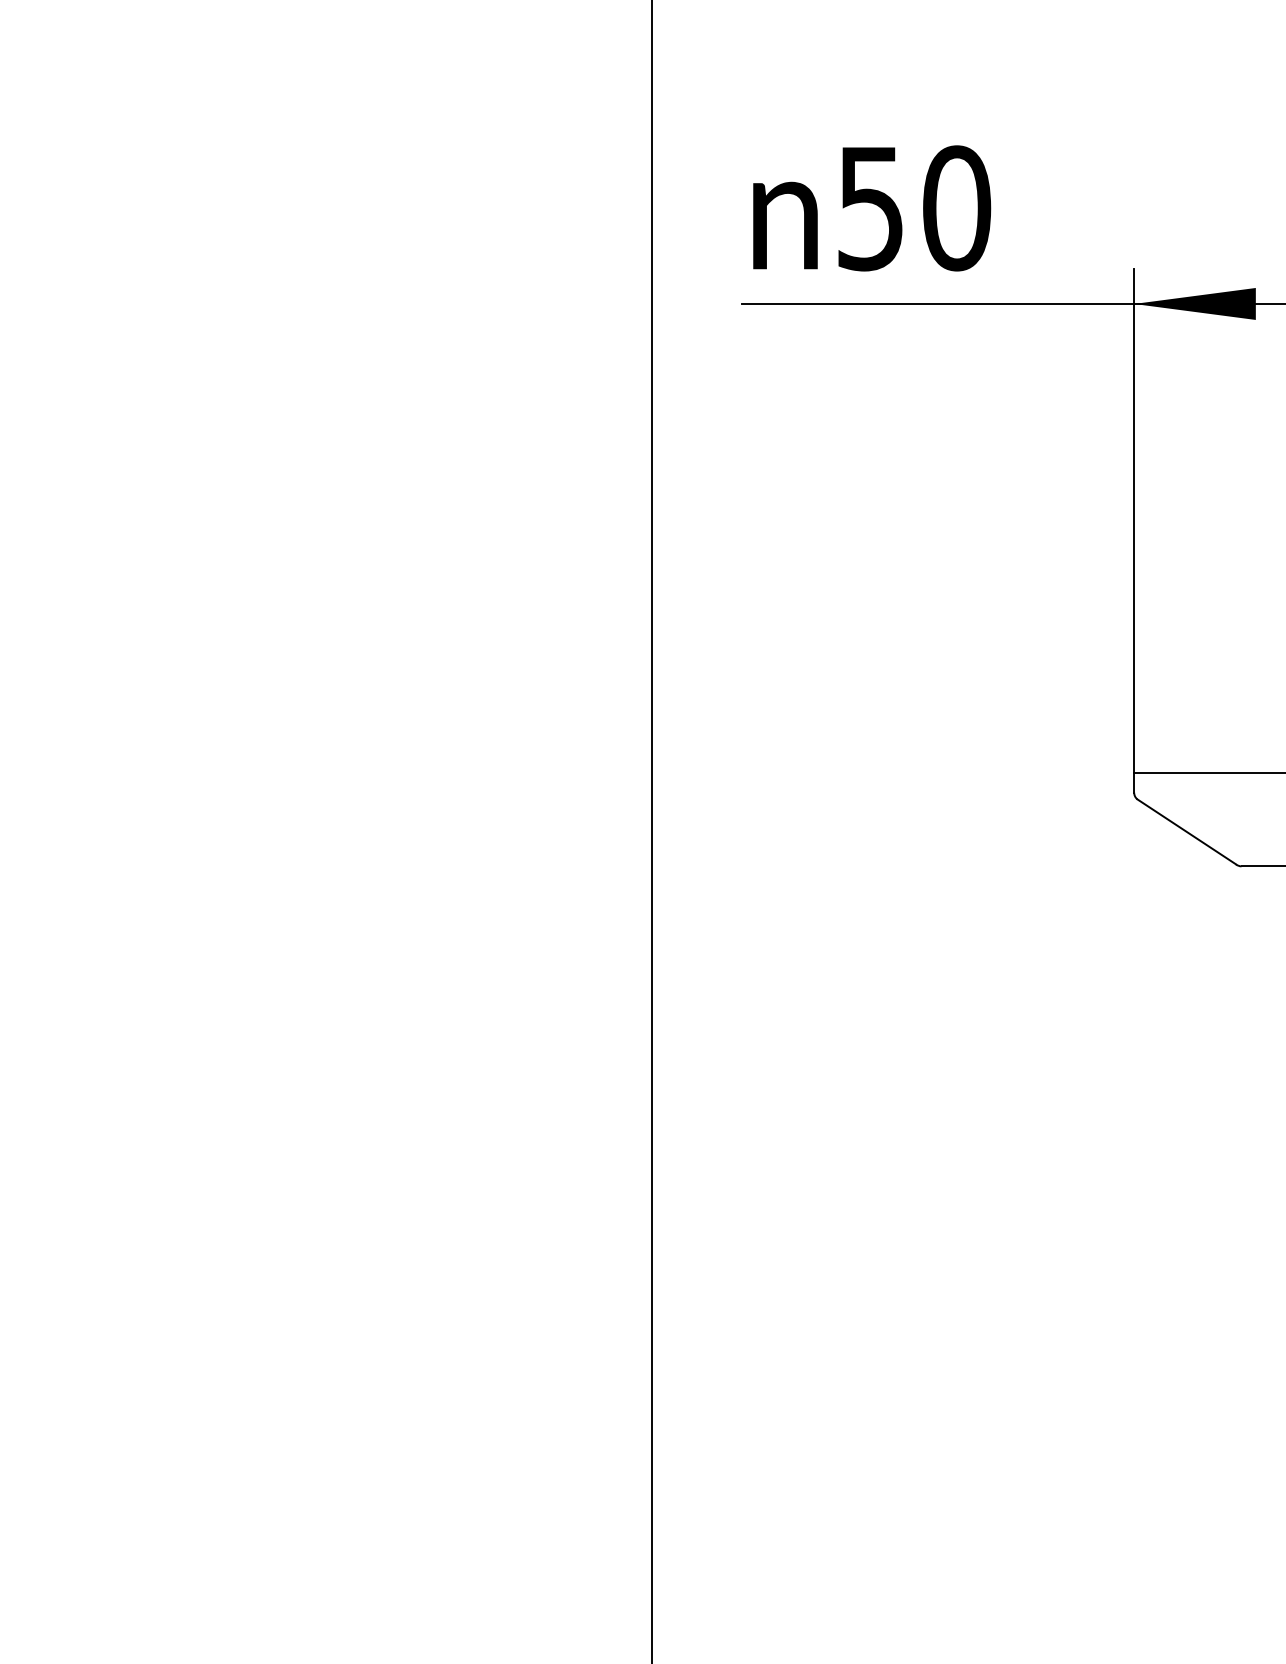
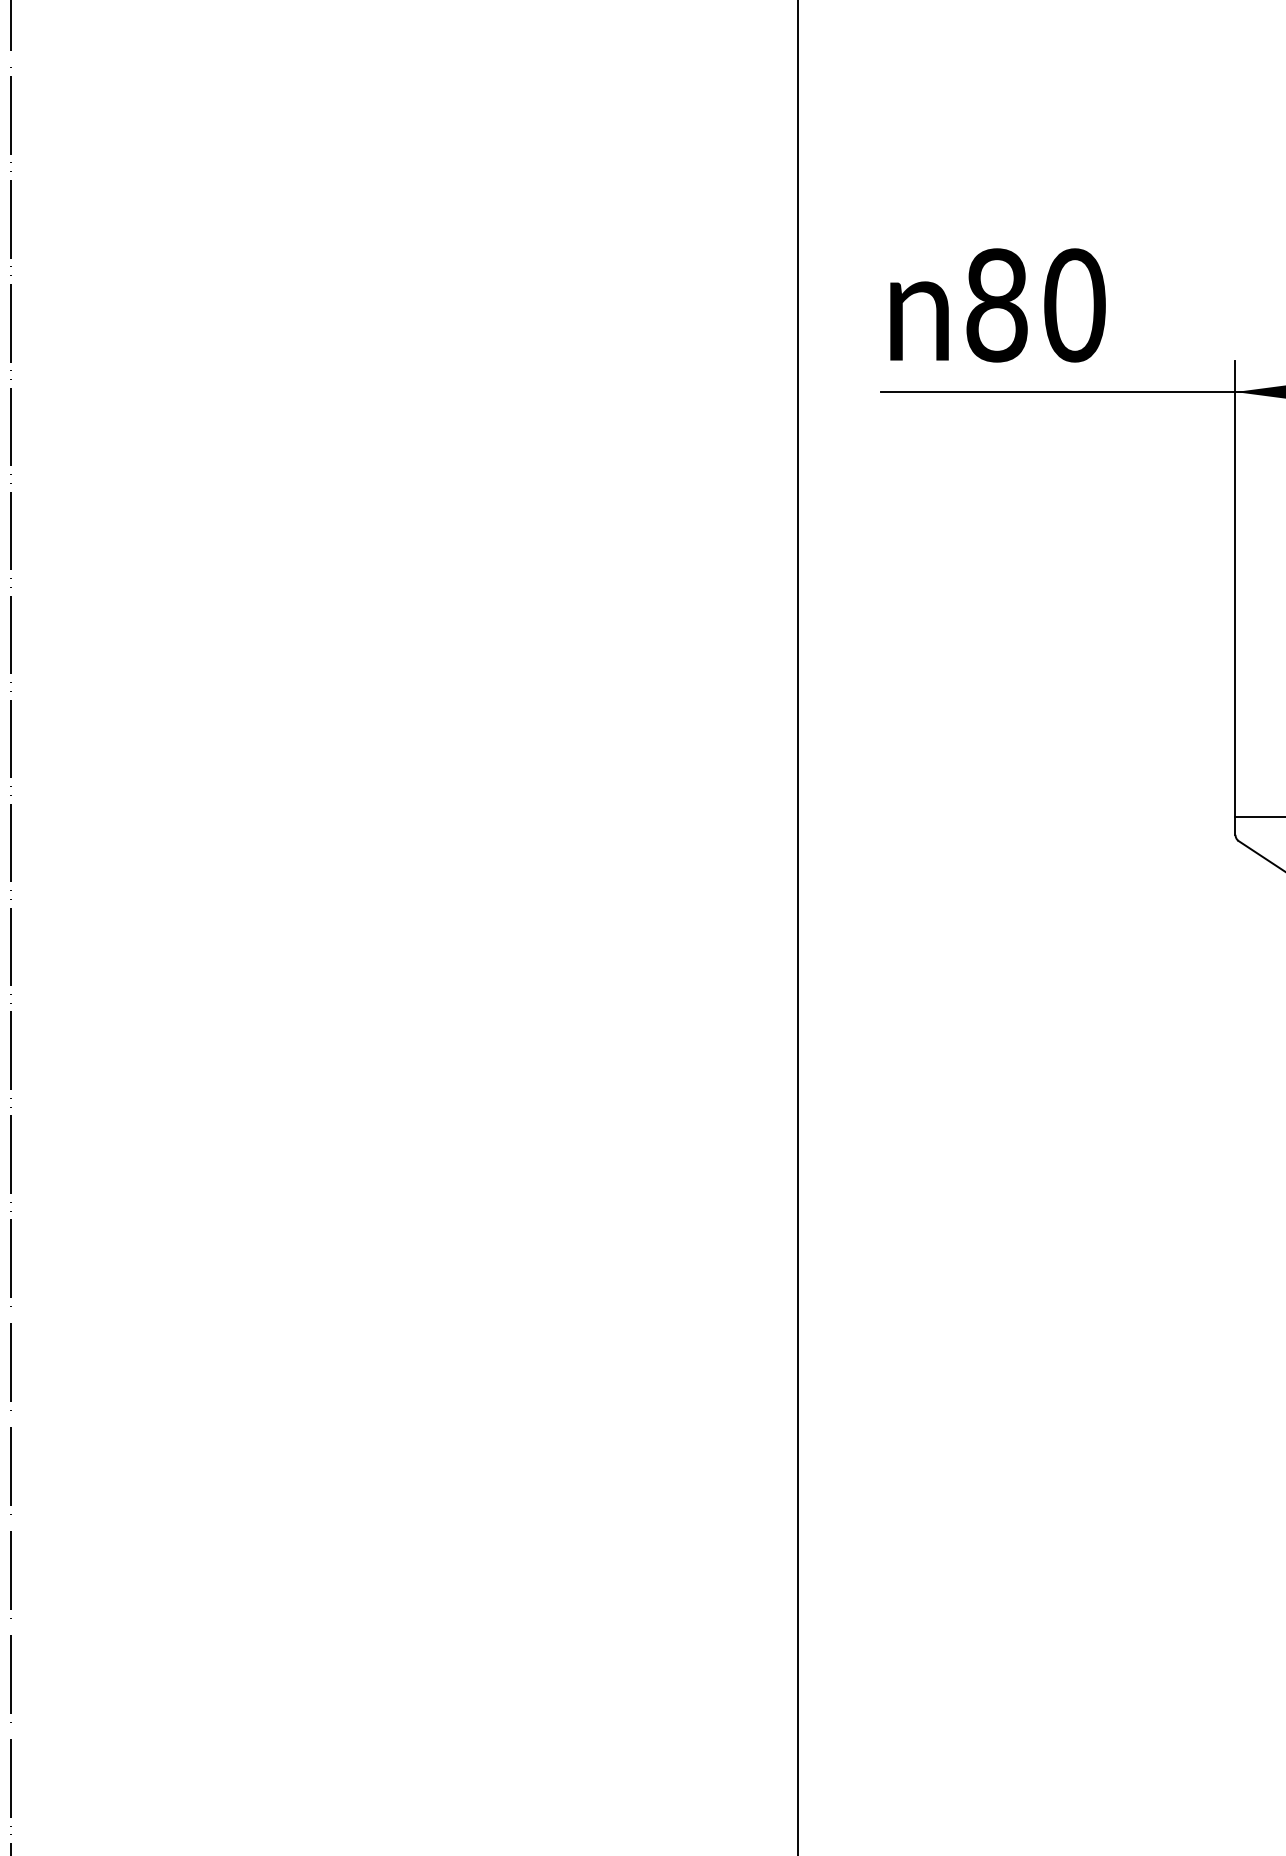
text: (870, 208) -> (996, 305), 50 -> 80

